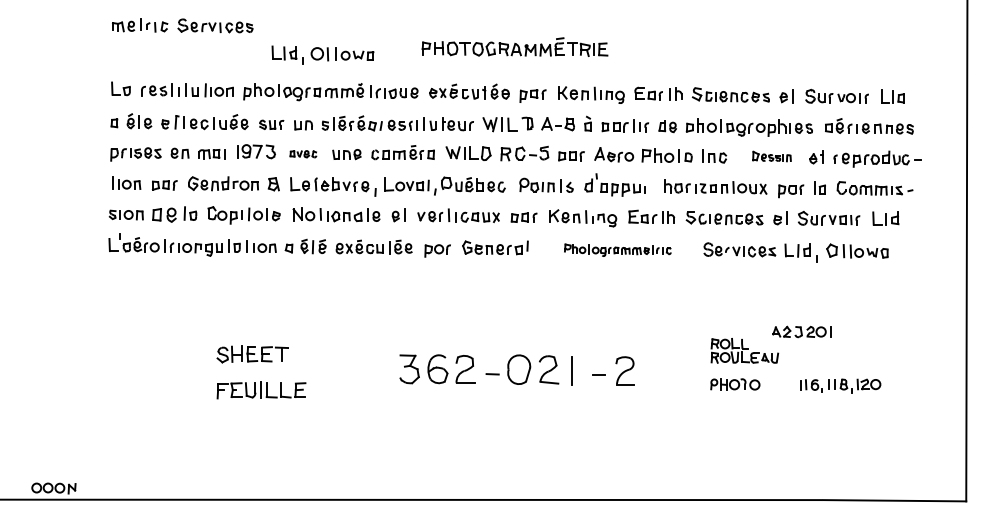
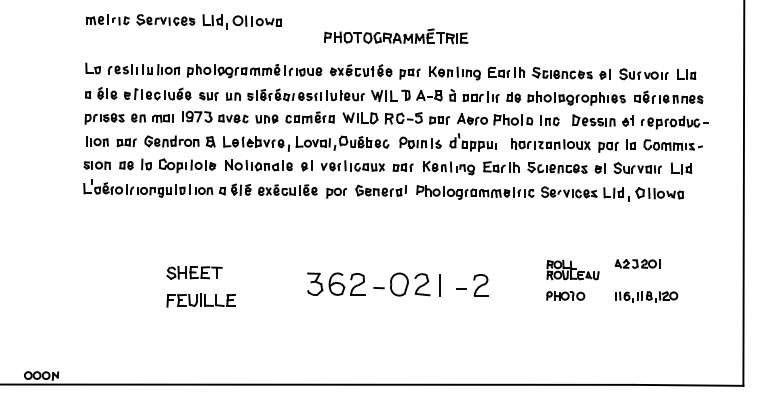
part: (322, 54) -> (241, 21), moved
part: (303, 153) -> (233, 118), size x1.43
part: (771, 156) -> (593, 120), size x1.43
part: (164, 214) -> (126, 165), size x0.71
part: (617, 250) -> (475, 192), size x1.43
part: (801, 331) -> (637, 263), moved

